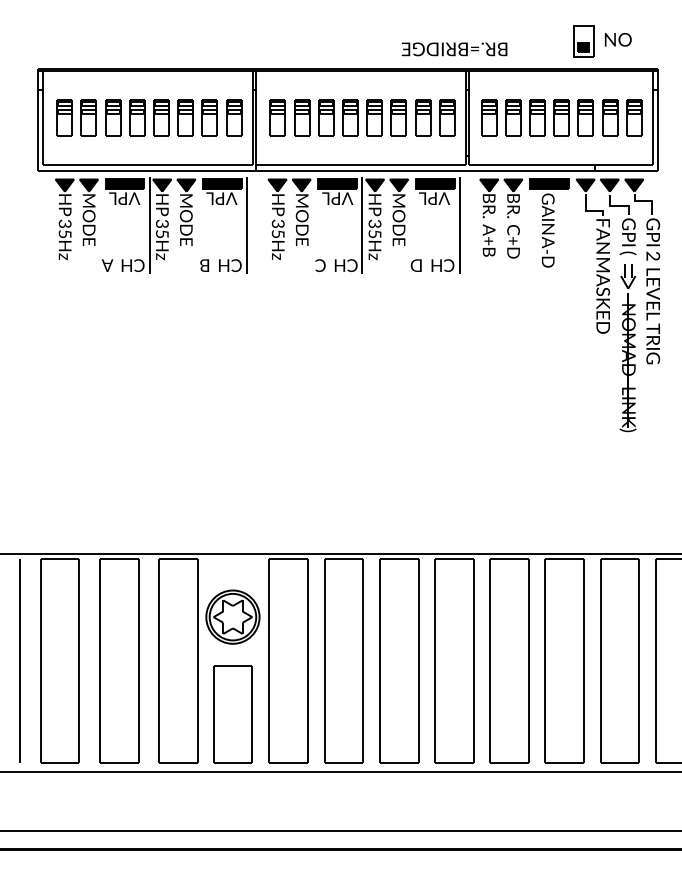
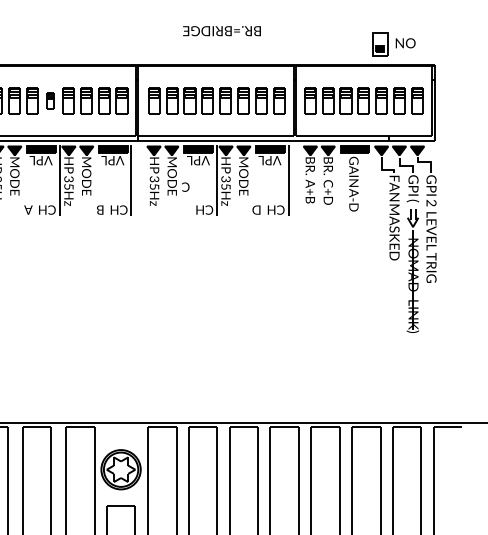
text: (454, 49) -> (221, 31), moved
part: (137, 117) -> (50, 100), size x0.6
text: (320, 265) -> (185, 187), moved

